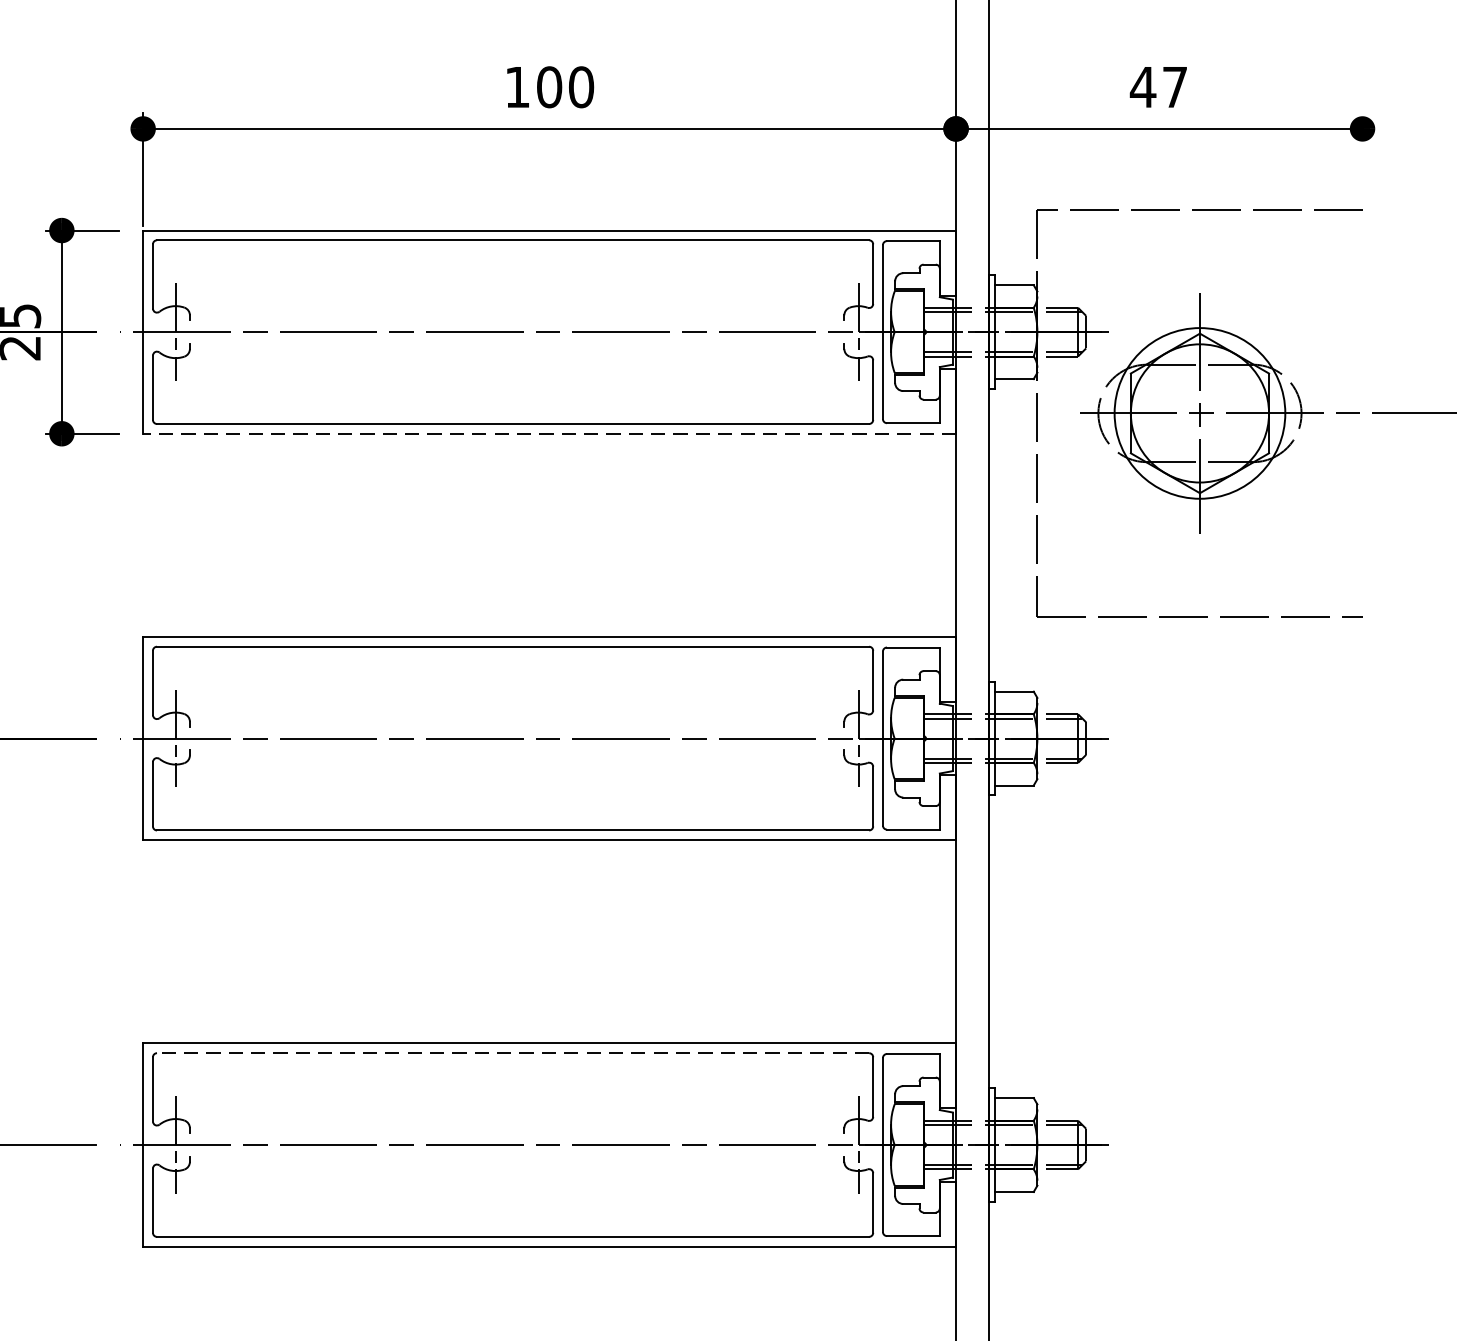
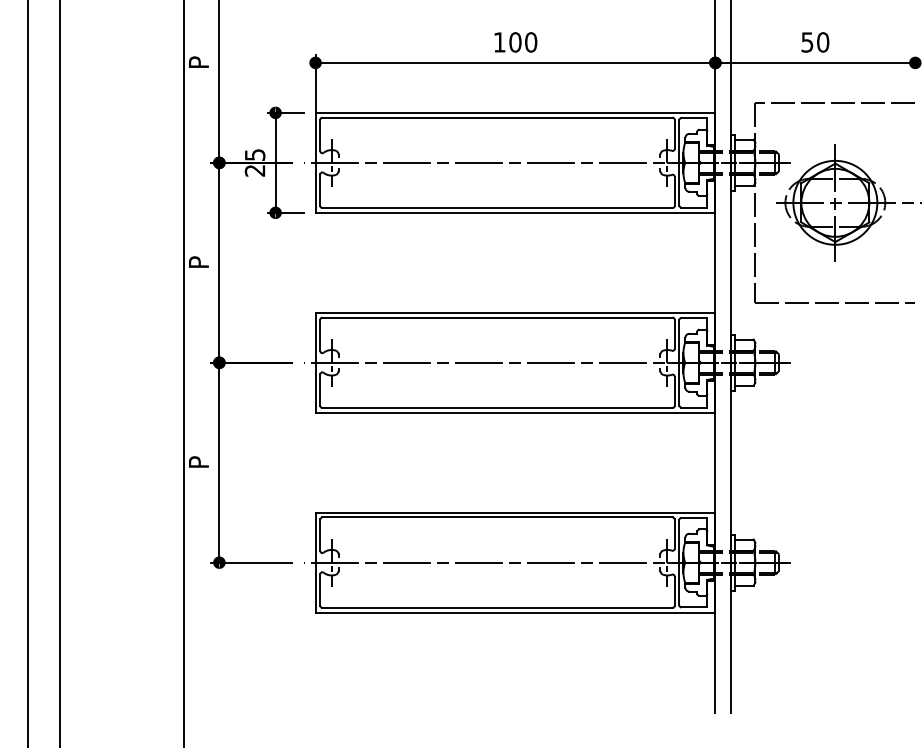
text: (1157, 87) -> (814, 42), 47 -> 50
line: (549, 433) -> (515, 212), dashed -> solid
line: (513, 1053) -> (497, 517), dashed -> solid

